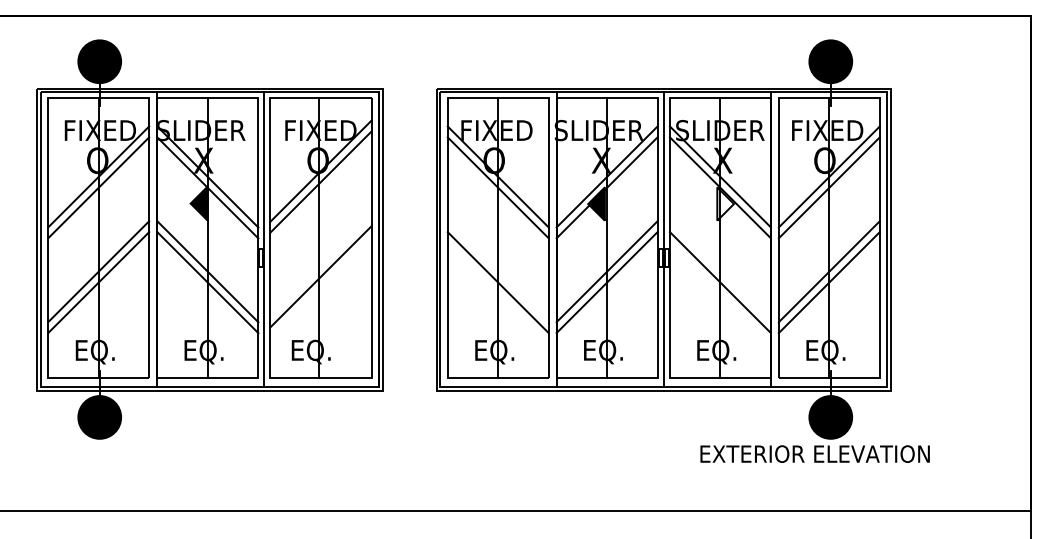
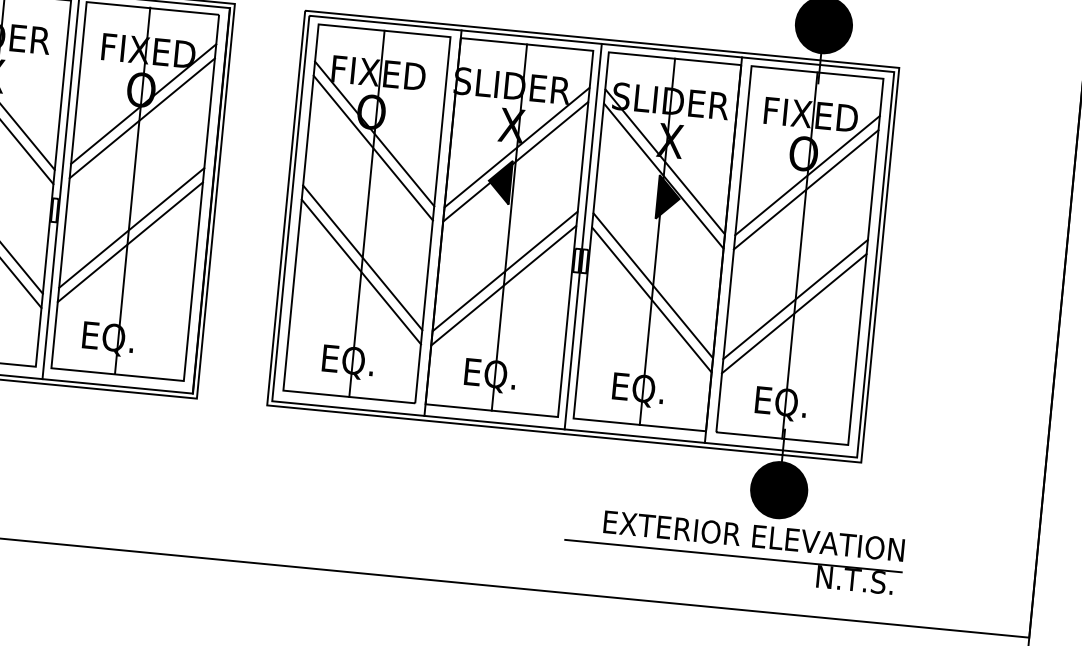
fill: (725, 203) -> (668, 197), added
line: (320, 265) -> (131, 227), added
line: (497, 271) -> (361, 257), added
line: (719, 271) -> (652, 285), added
part: (800, 471) -> (732, 557), added

